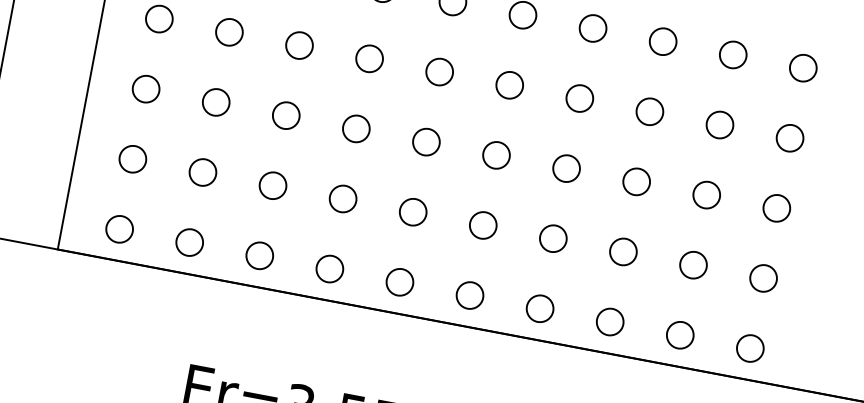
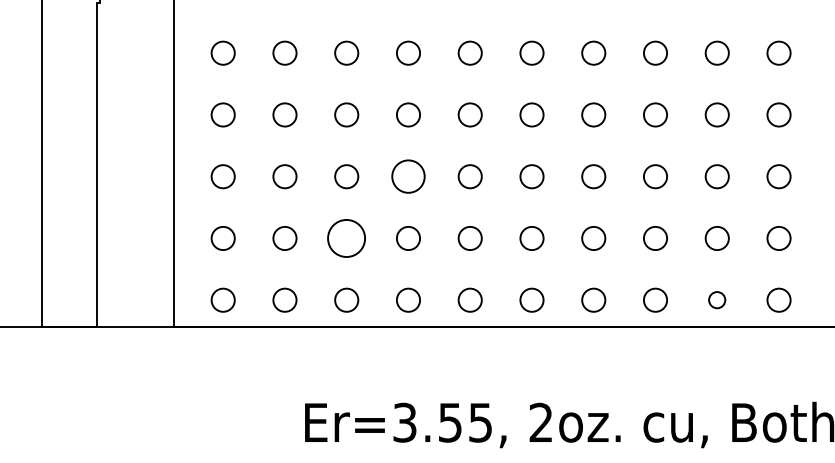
circle: (356, 128) -> (408, 176), size x1.4
circle: (272, 185) -> (346, 238), size x1.6
circle: (679, 334) -> (716, 299), size x0.7

